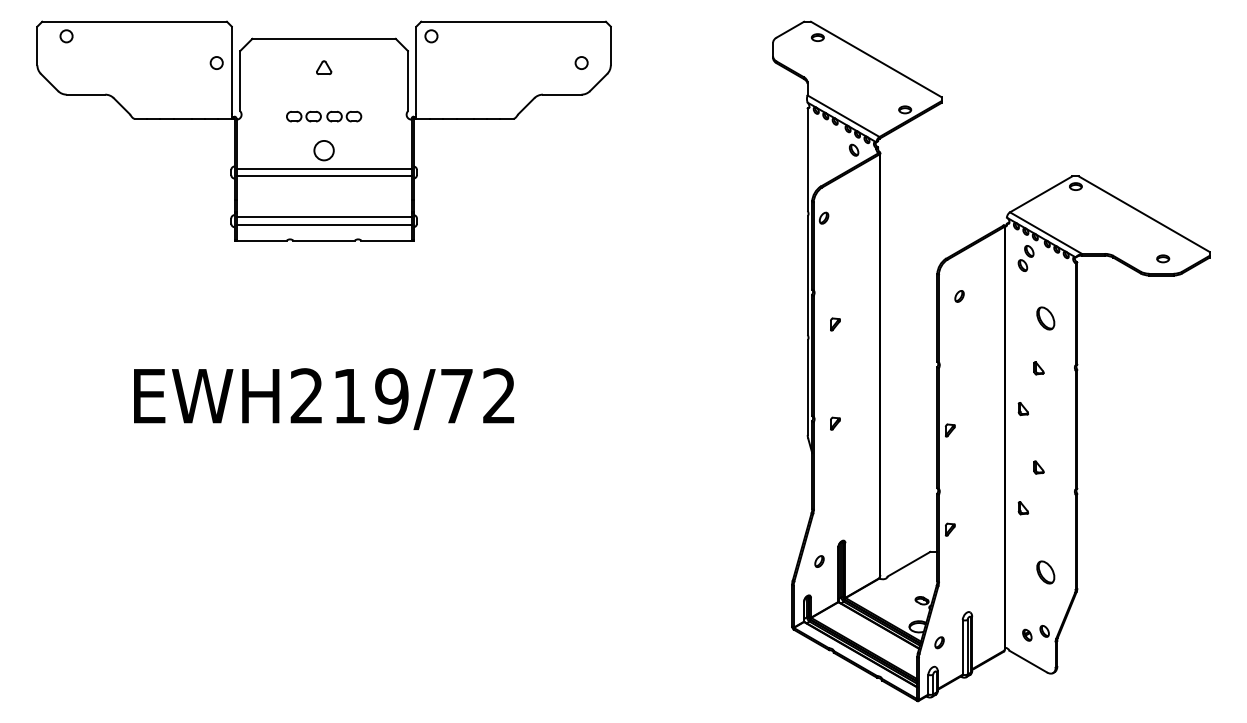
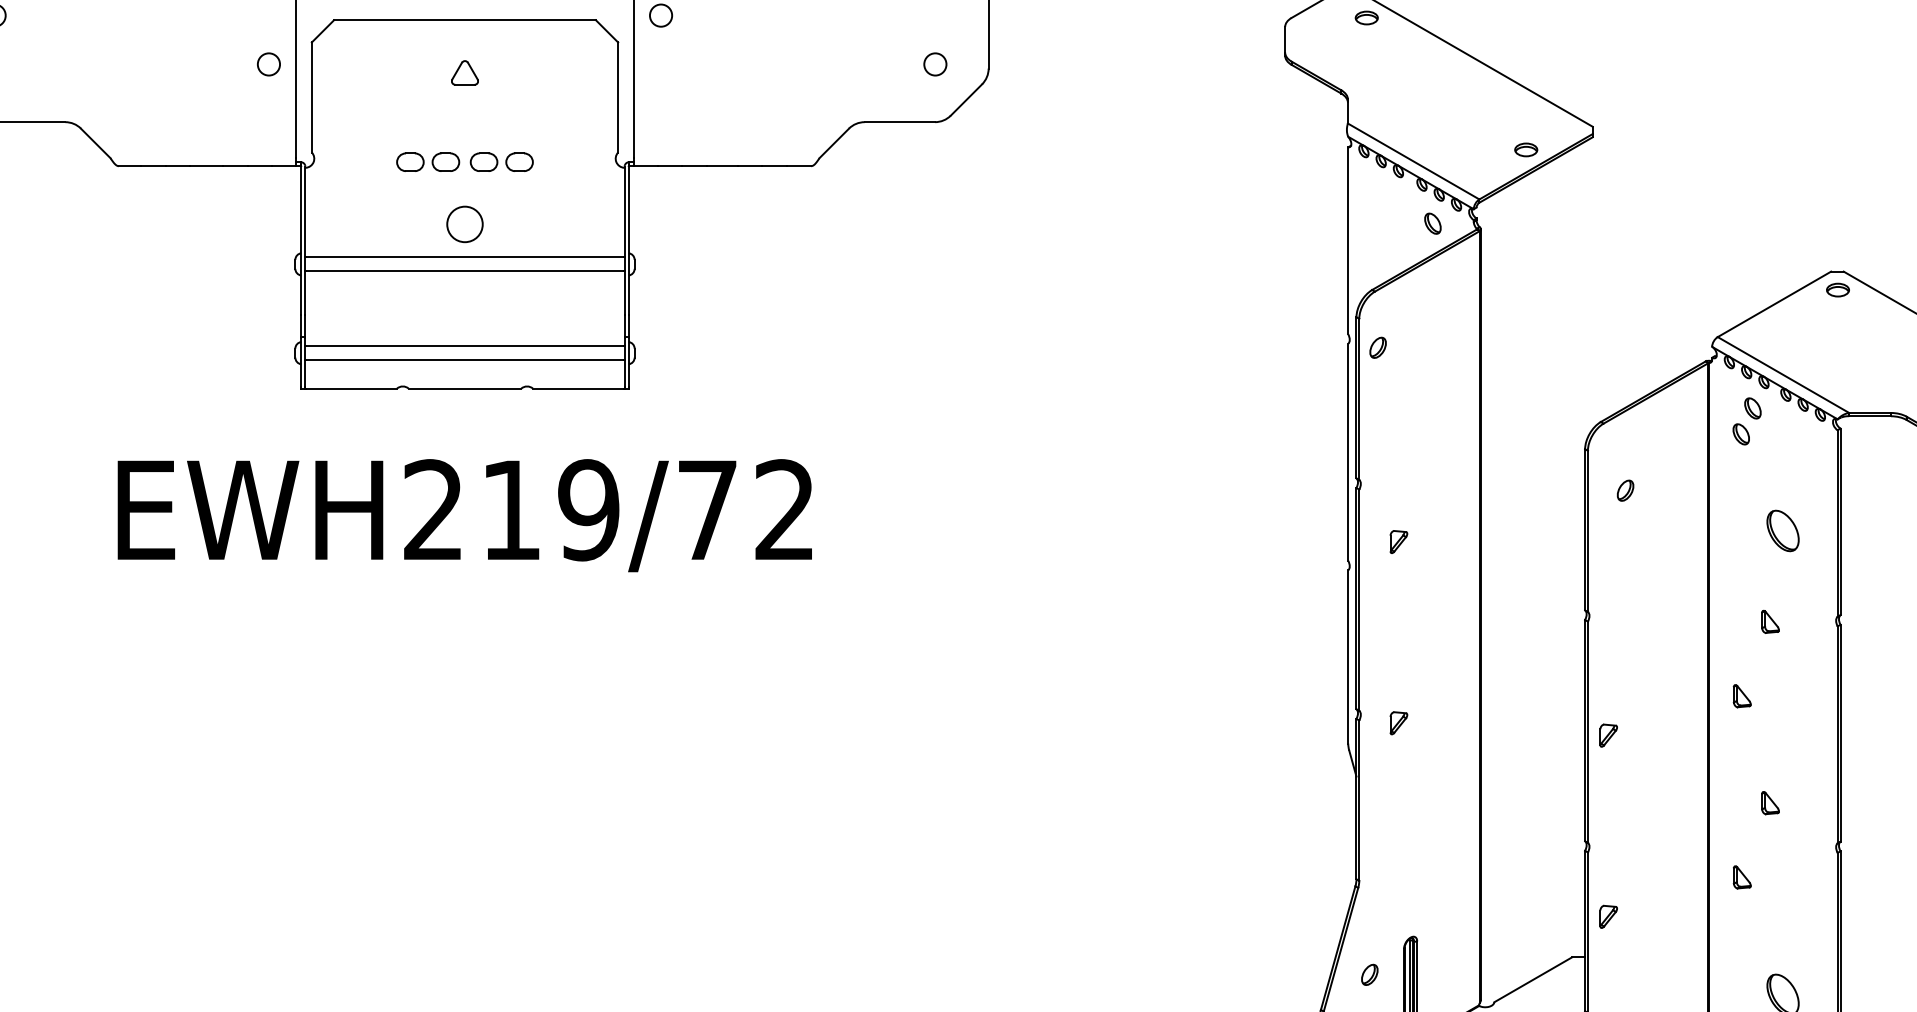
text: (324, 398) -> (465, 514), moved

